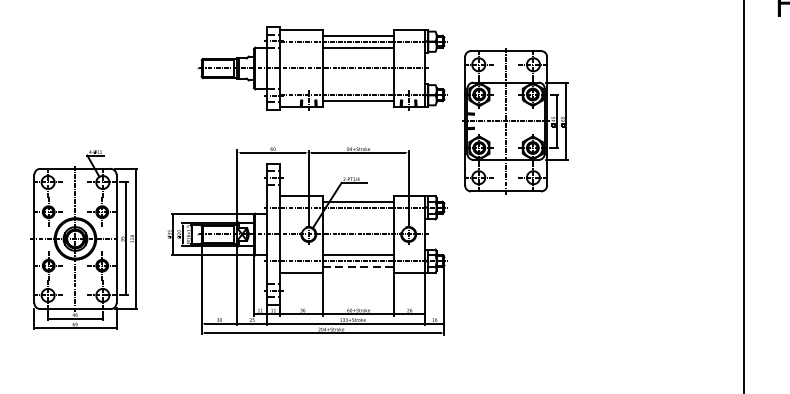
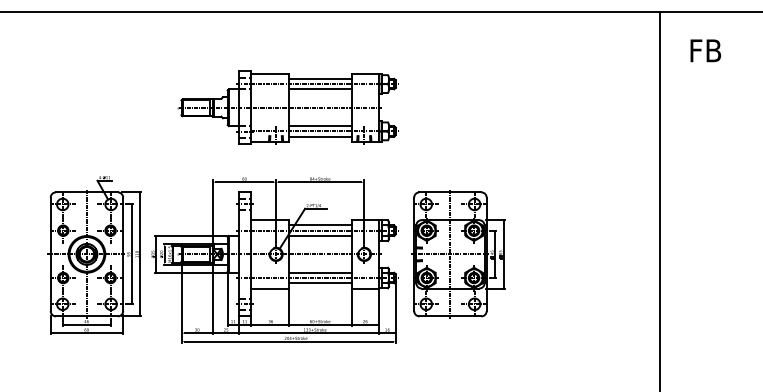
line: (357, 89) -> (319, 126), added
part: (515, 121) -> (458, 254), moved
line: (357, 213) -> (319, 235), added
part: (84, 240) -> (94, 255), moved
line: (359, 267) -> (320, 283), dashed -> solid

